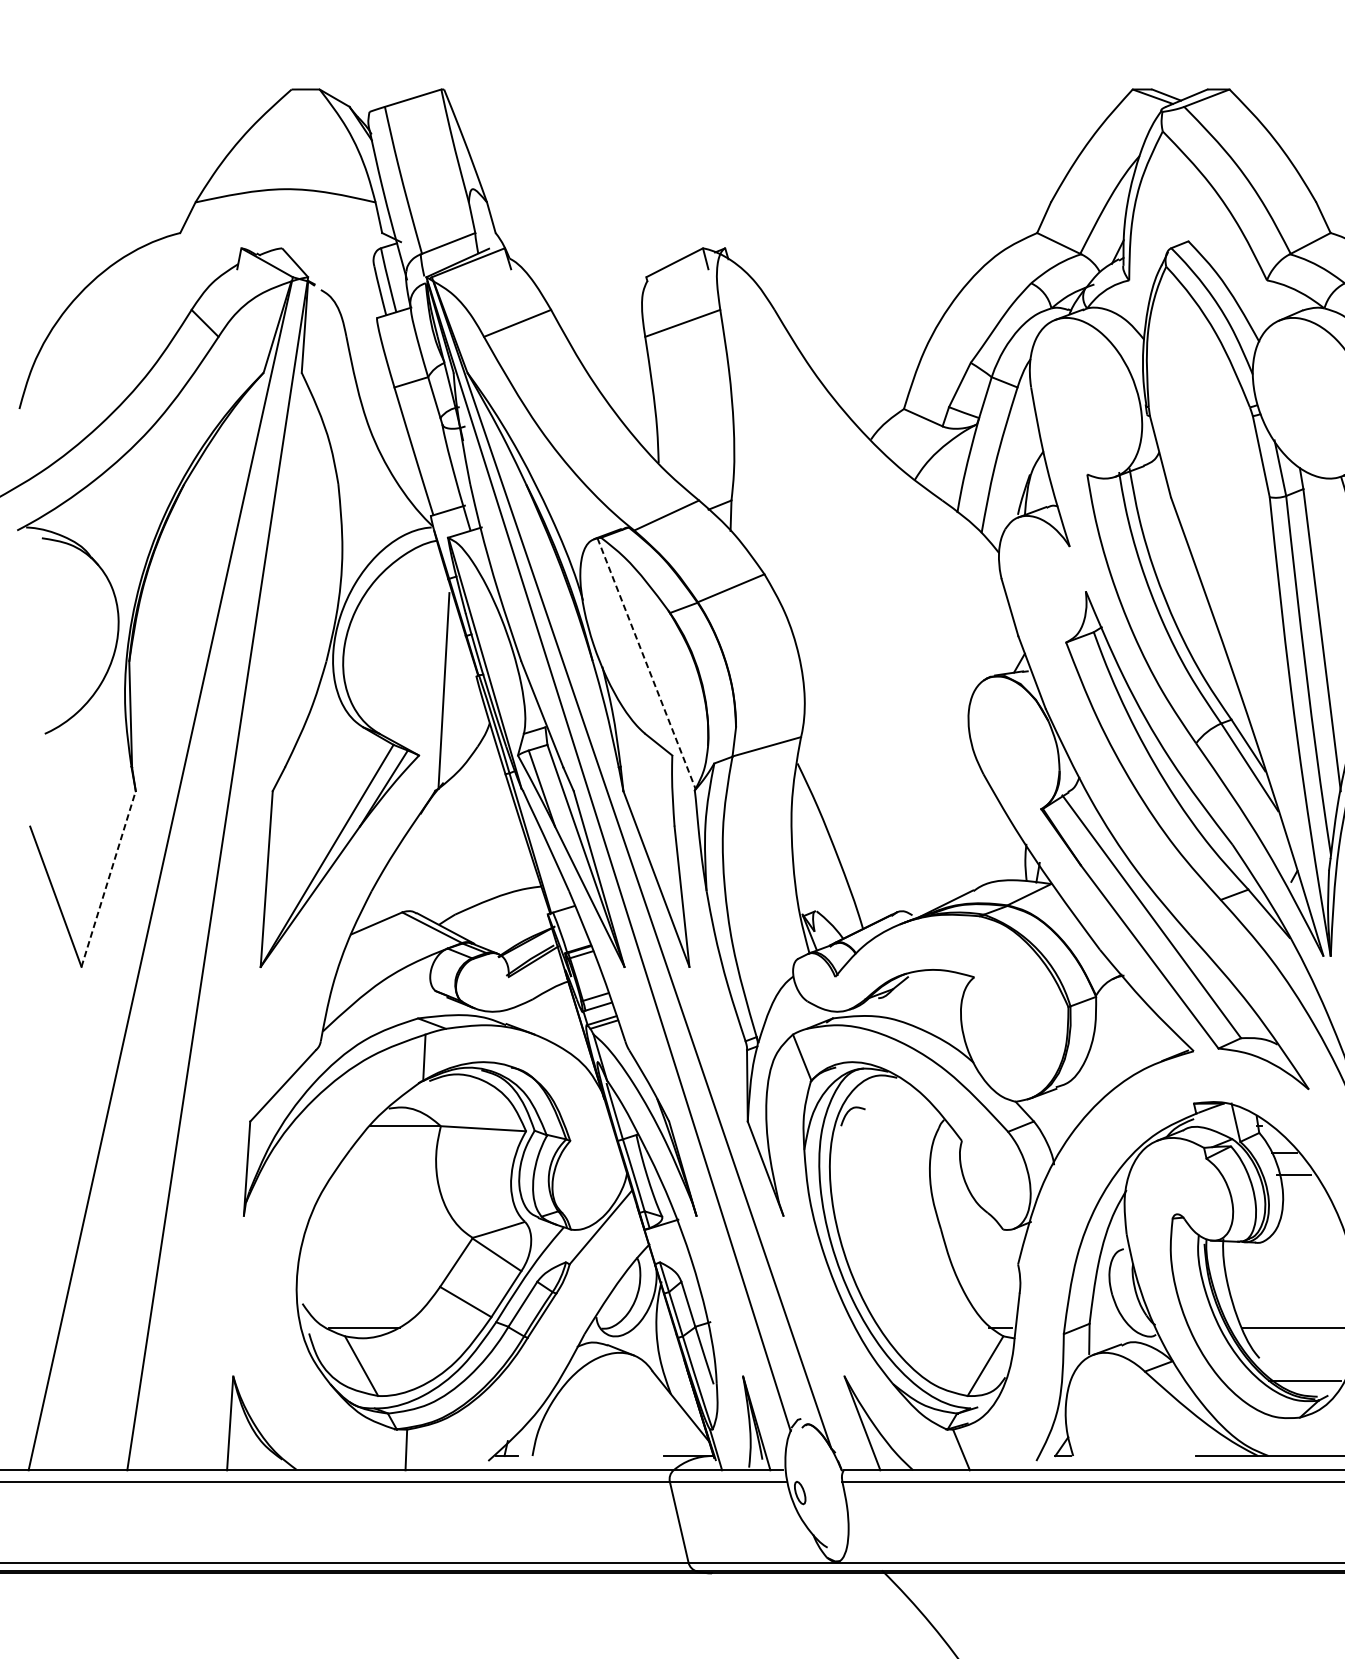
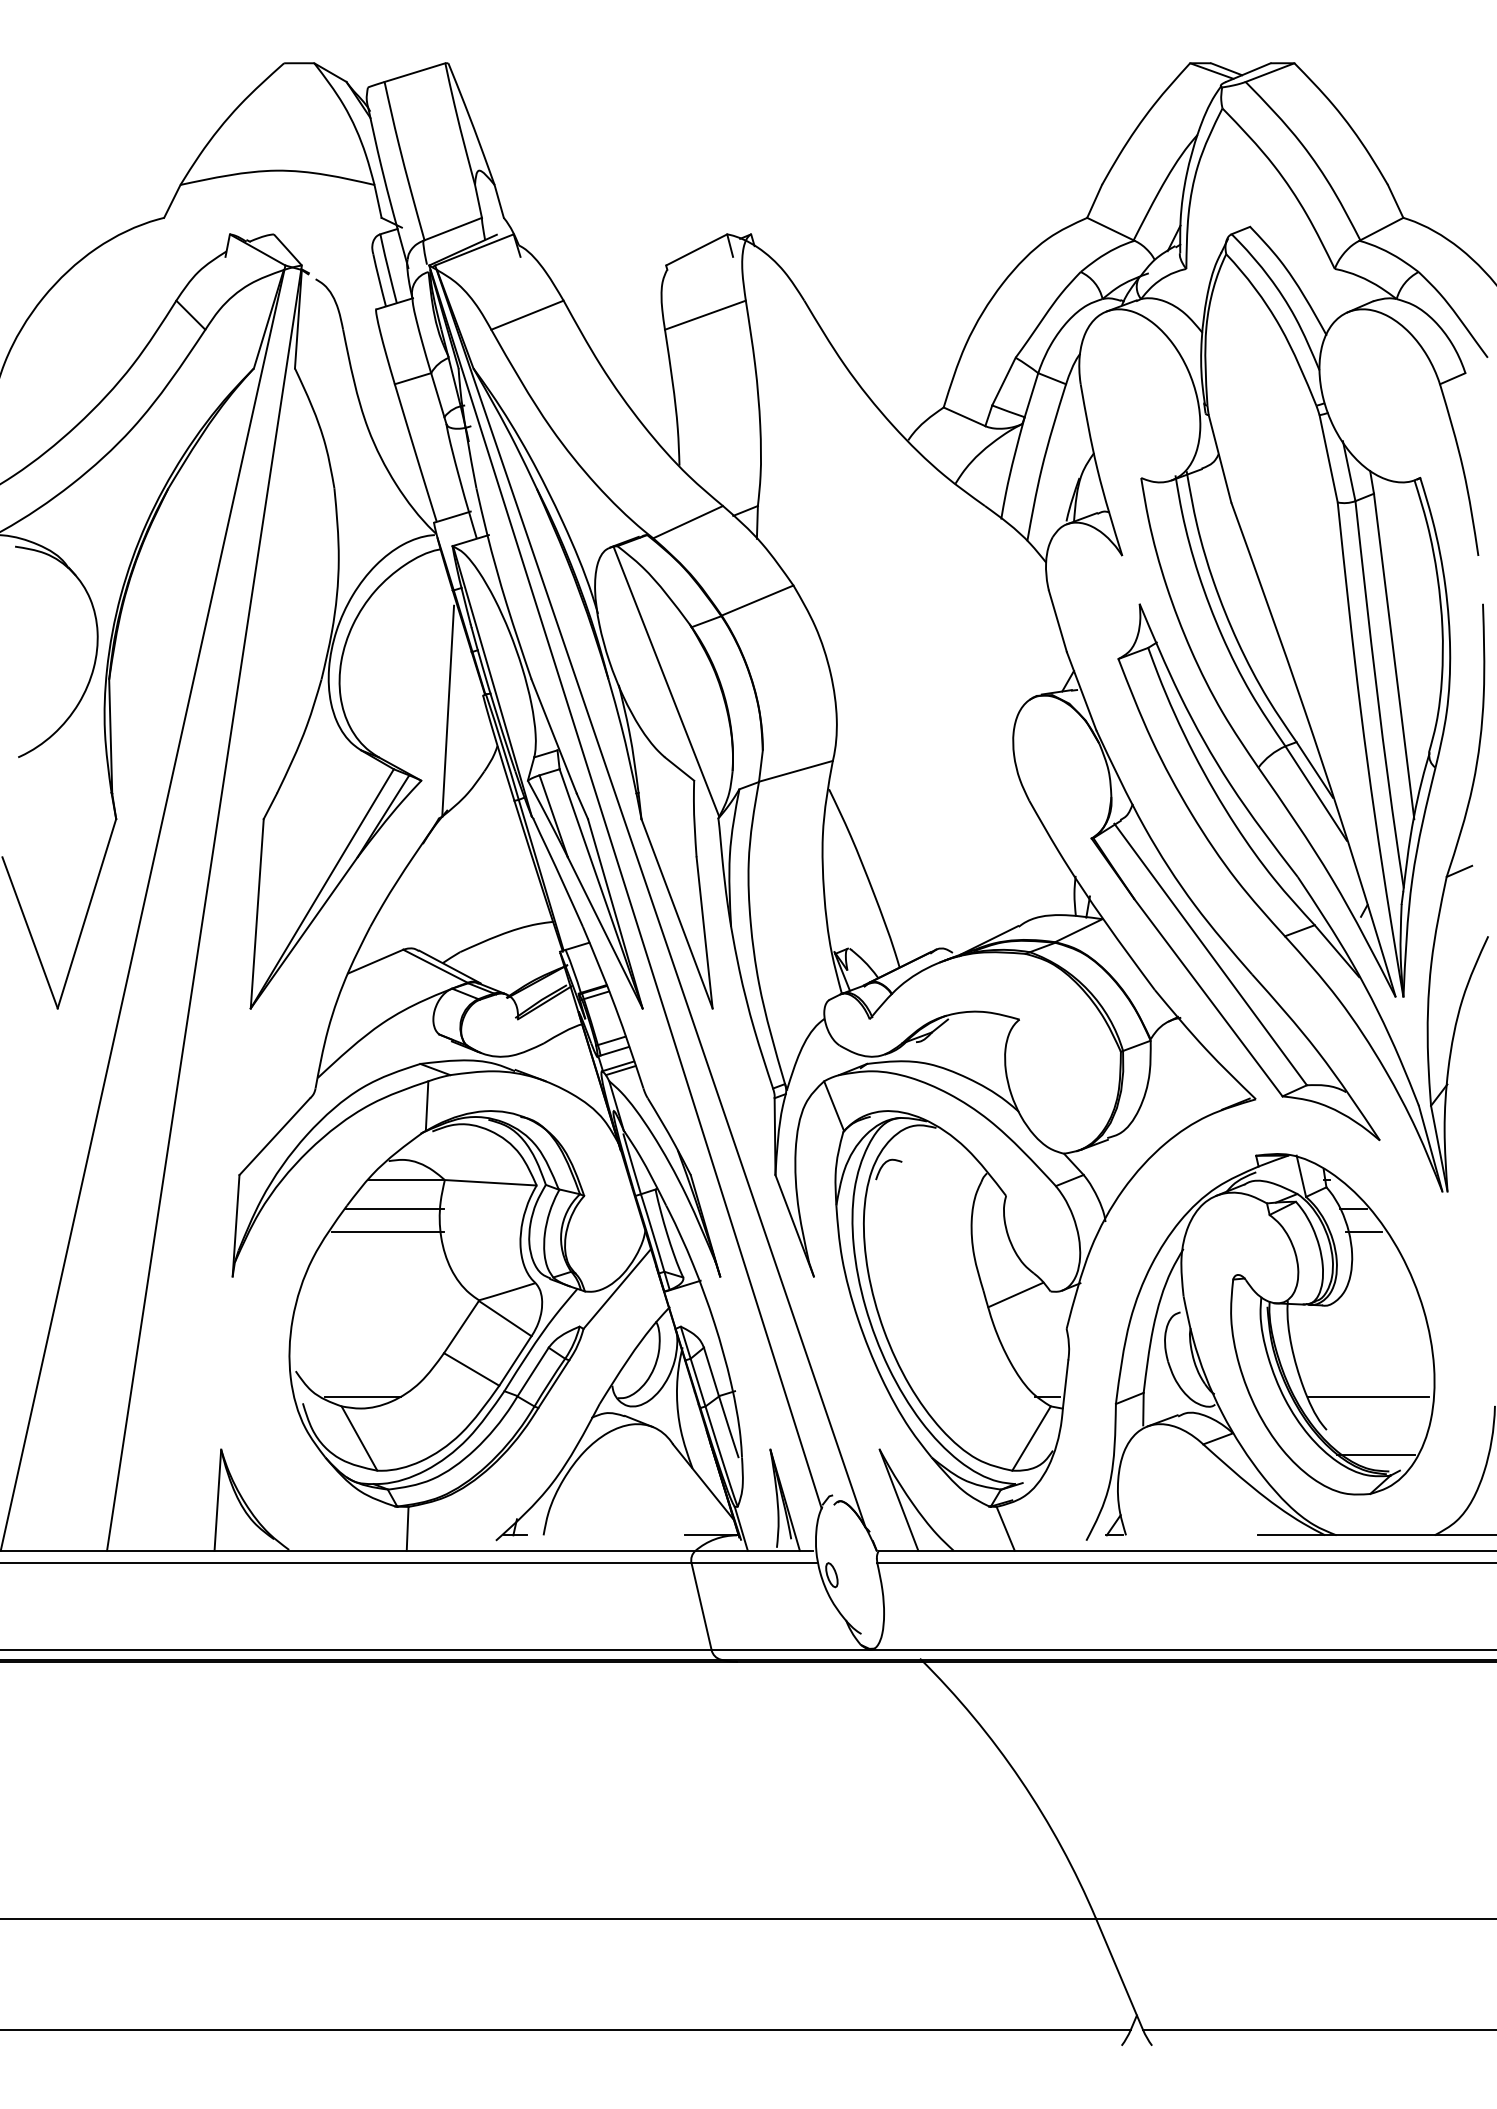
line: (646, 663) -> (666, 681), dashed -> solid
line: (109, 878) -> (87, 913), dashed -> solid
line: (394, 1153) -> (394, 1209), added
line: (387, 1174) -> (387, 1232), added
line: (970, 1232) -> (1015, 1294), added

